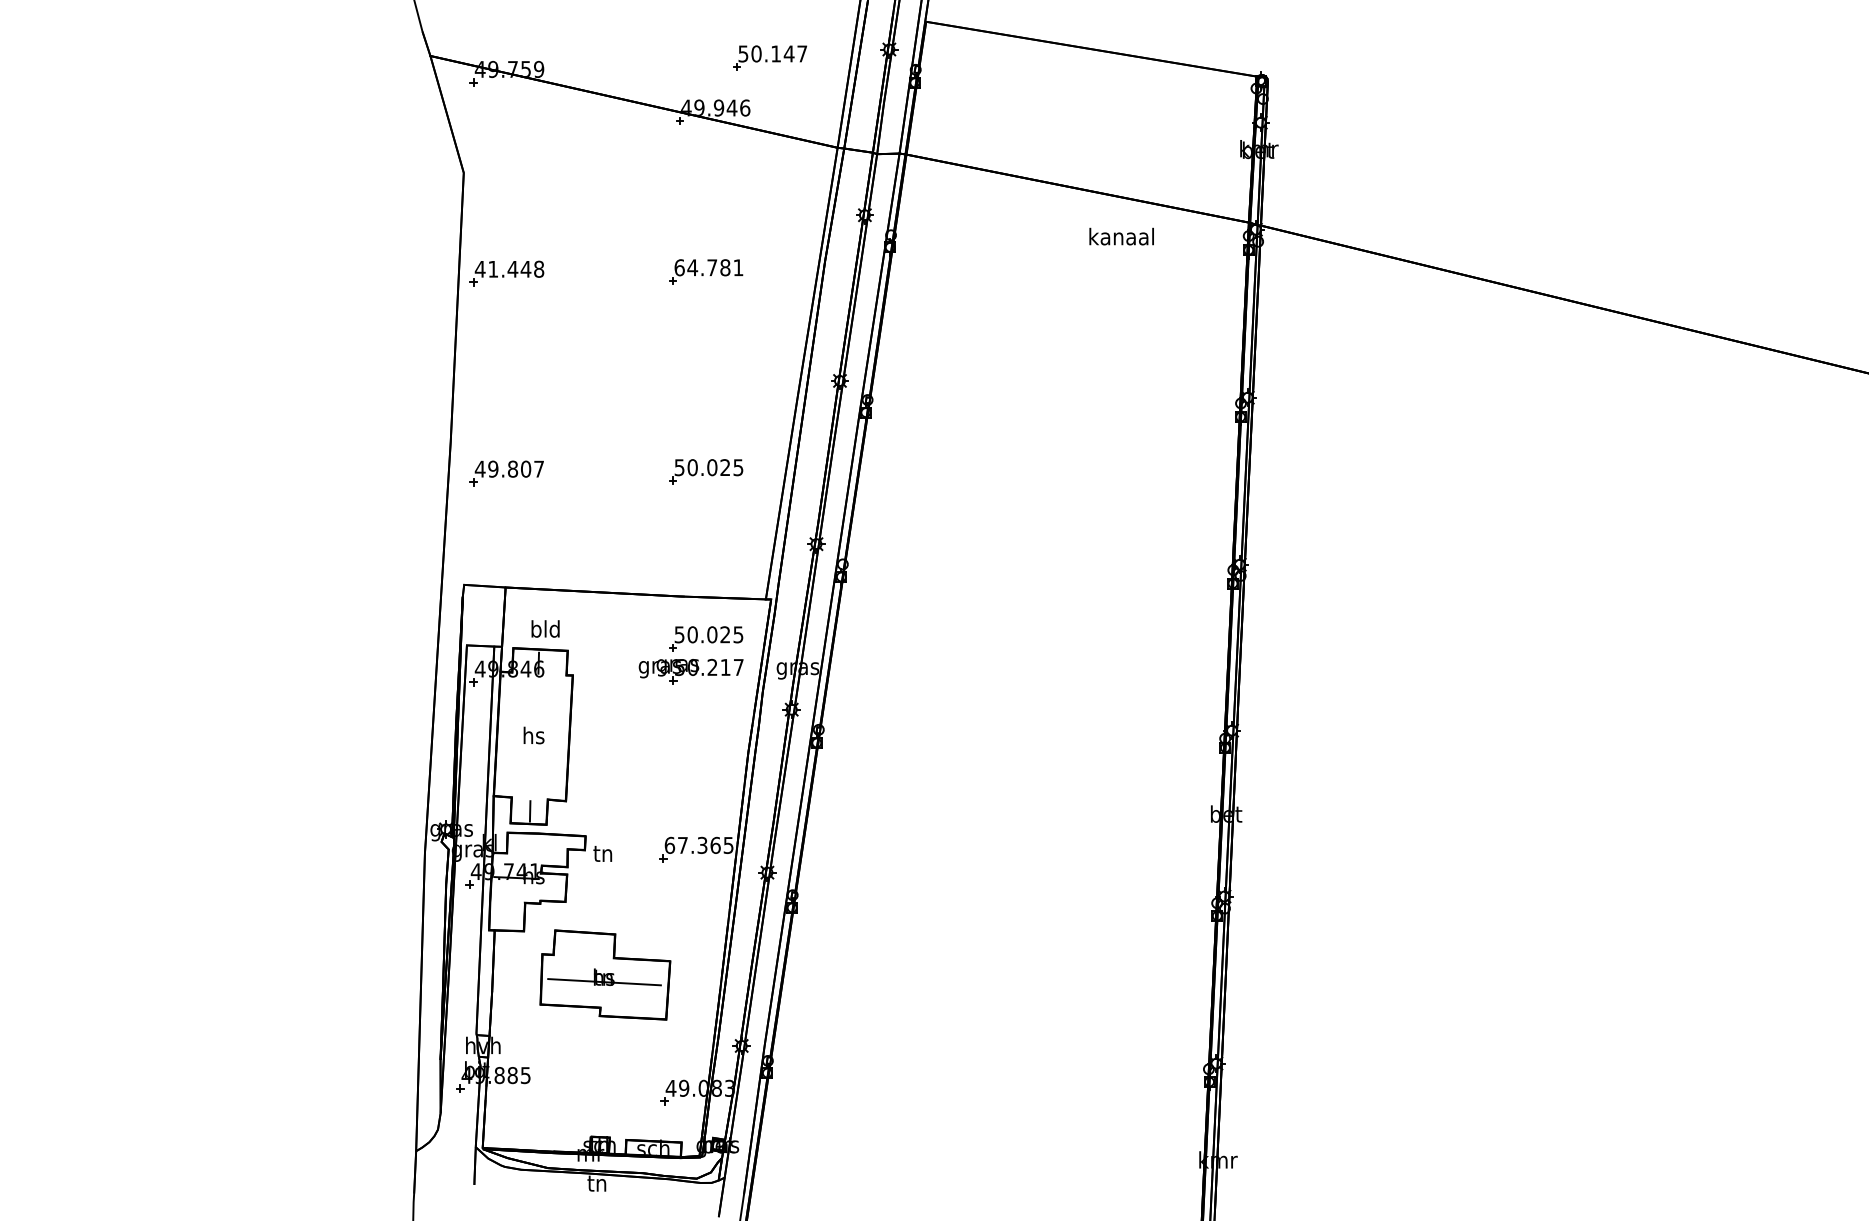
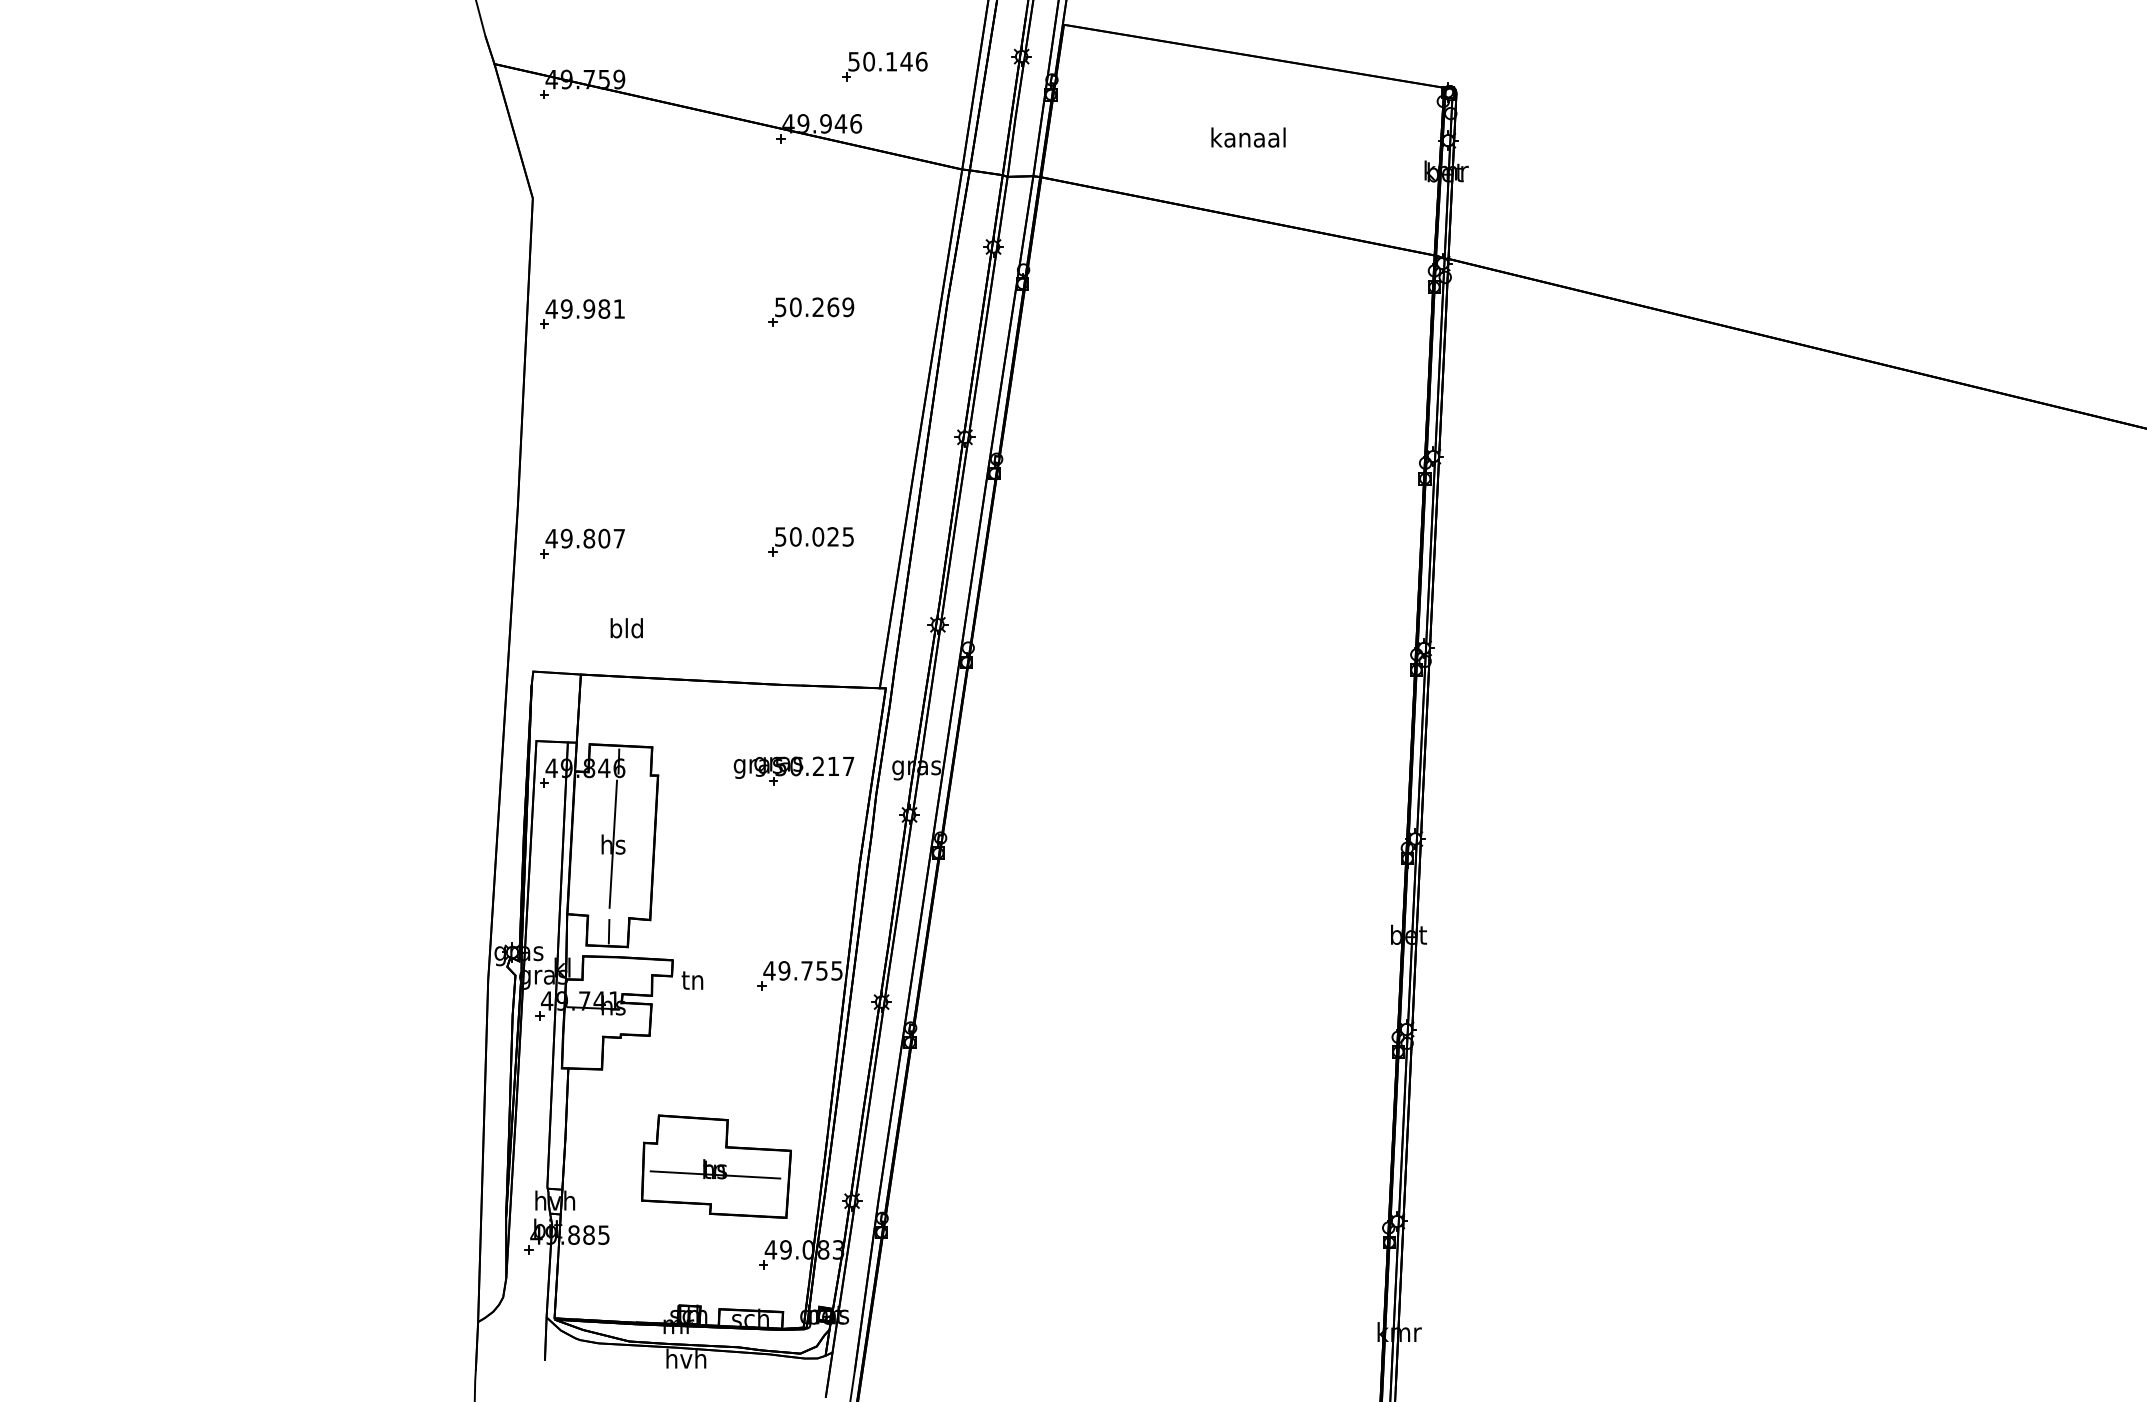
text: (802, 53) -> (921, 61), 50.147 -> 50.146
text: (1121, 236) -> (1248, 137), moved
text: (709, 267) -> (814, 307), 64.781 -> 50.269
text: (515, 268) -> (592, 308), 41.448 -> 49.981
text: (545, 629) -> (626, 628), moved
part: (705, 638) -> (810, 733), removed
line: (534, 734) -> (613, 843), added
text: (692, 845) -> (795, 970), 67.365 -> 49.755
part: (605, 974) -> (716, 1166), moved
text: (597, 1182) -> (686, 1358), tn -> hvh

